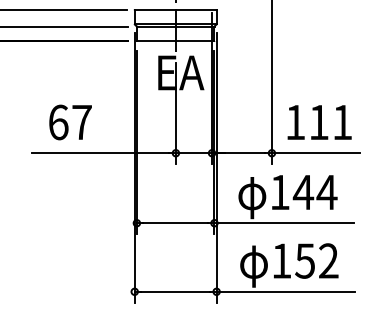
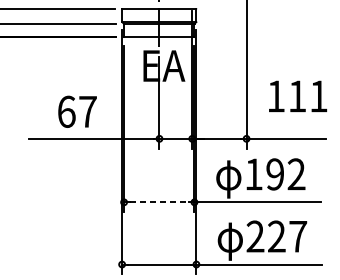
text: (70, 122) -> (77, 111), moved
text: (319, 122) -> (297, 96), moved
text: (314, 192) -> (285, 174), 144 -> 192
line: (176, 223) -> (160, 202), solid -> dashed
text: (305, 260) -> (277, 236), 152 -> 227

